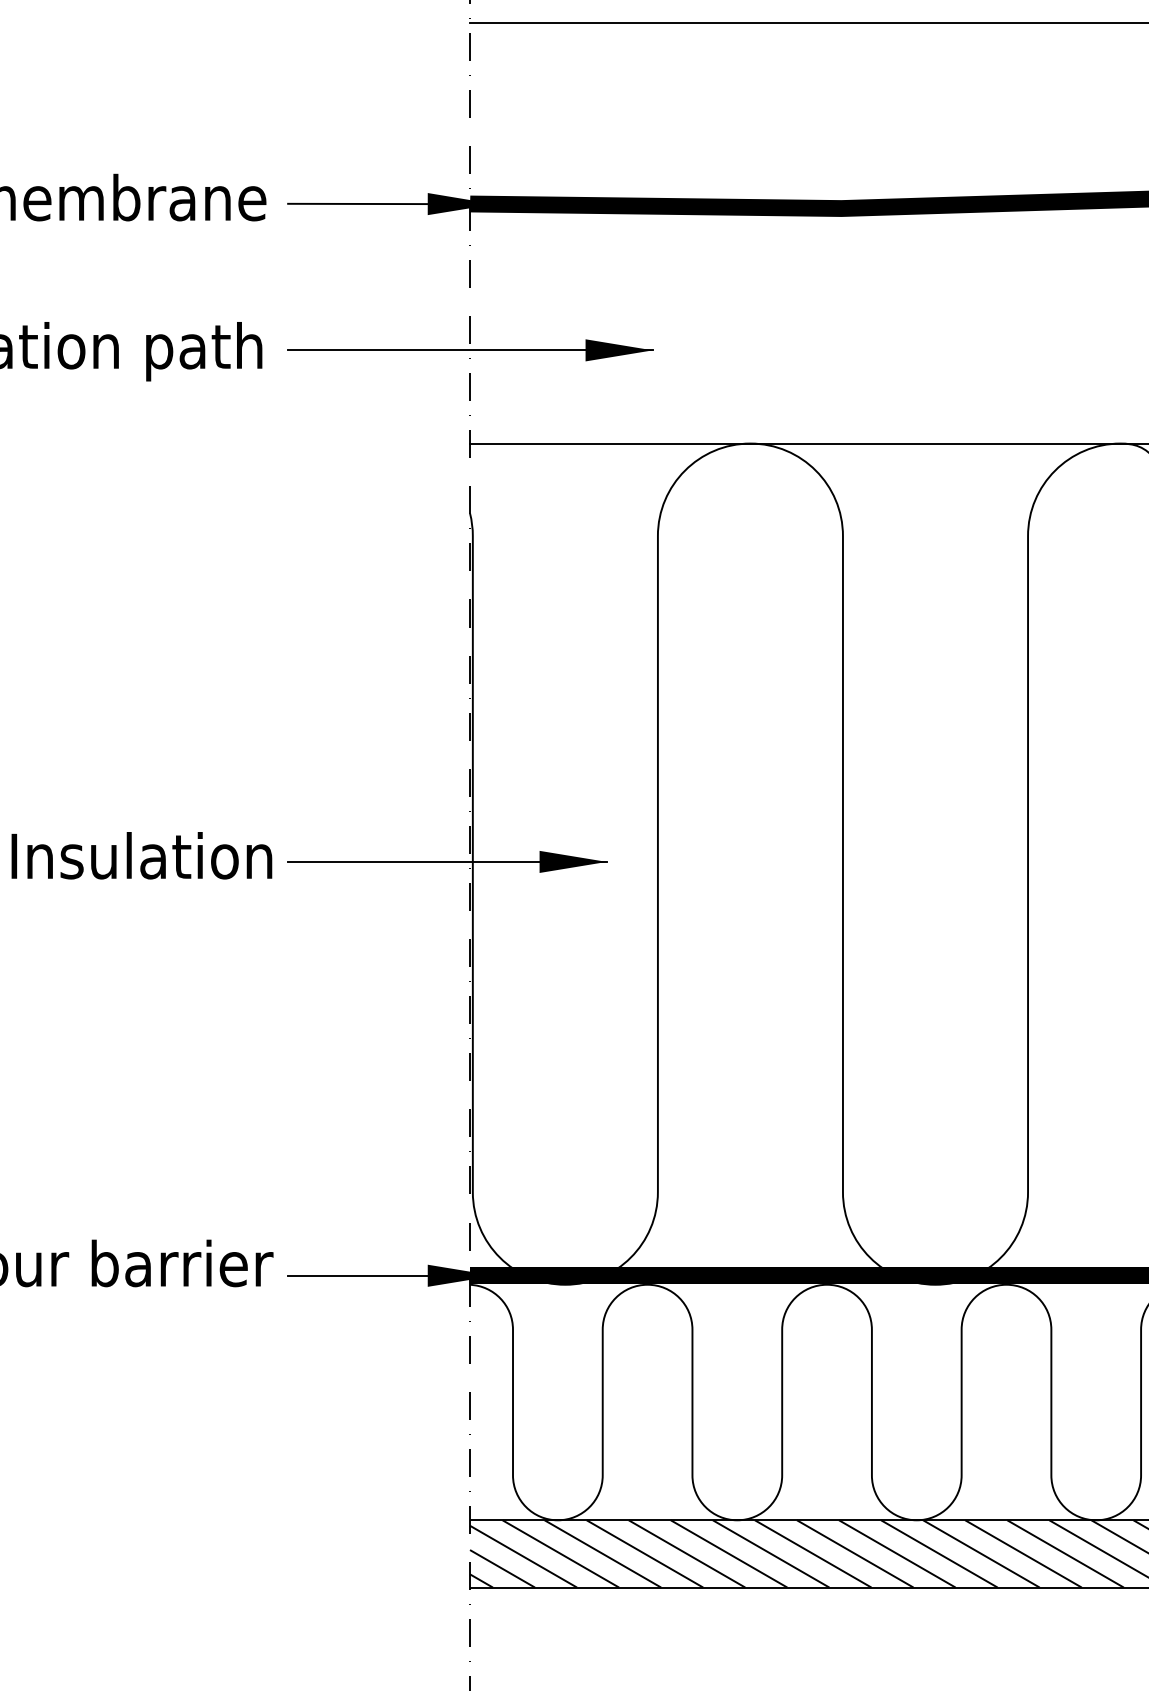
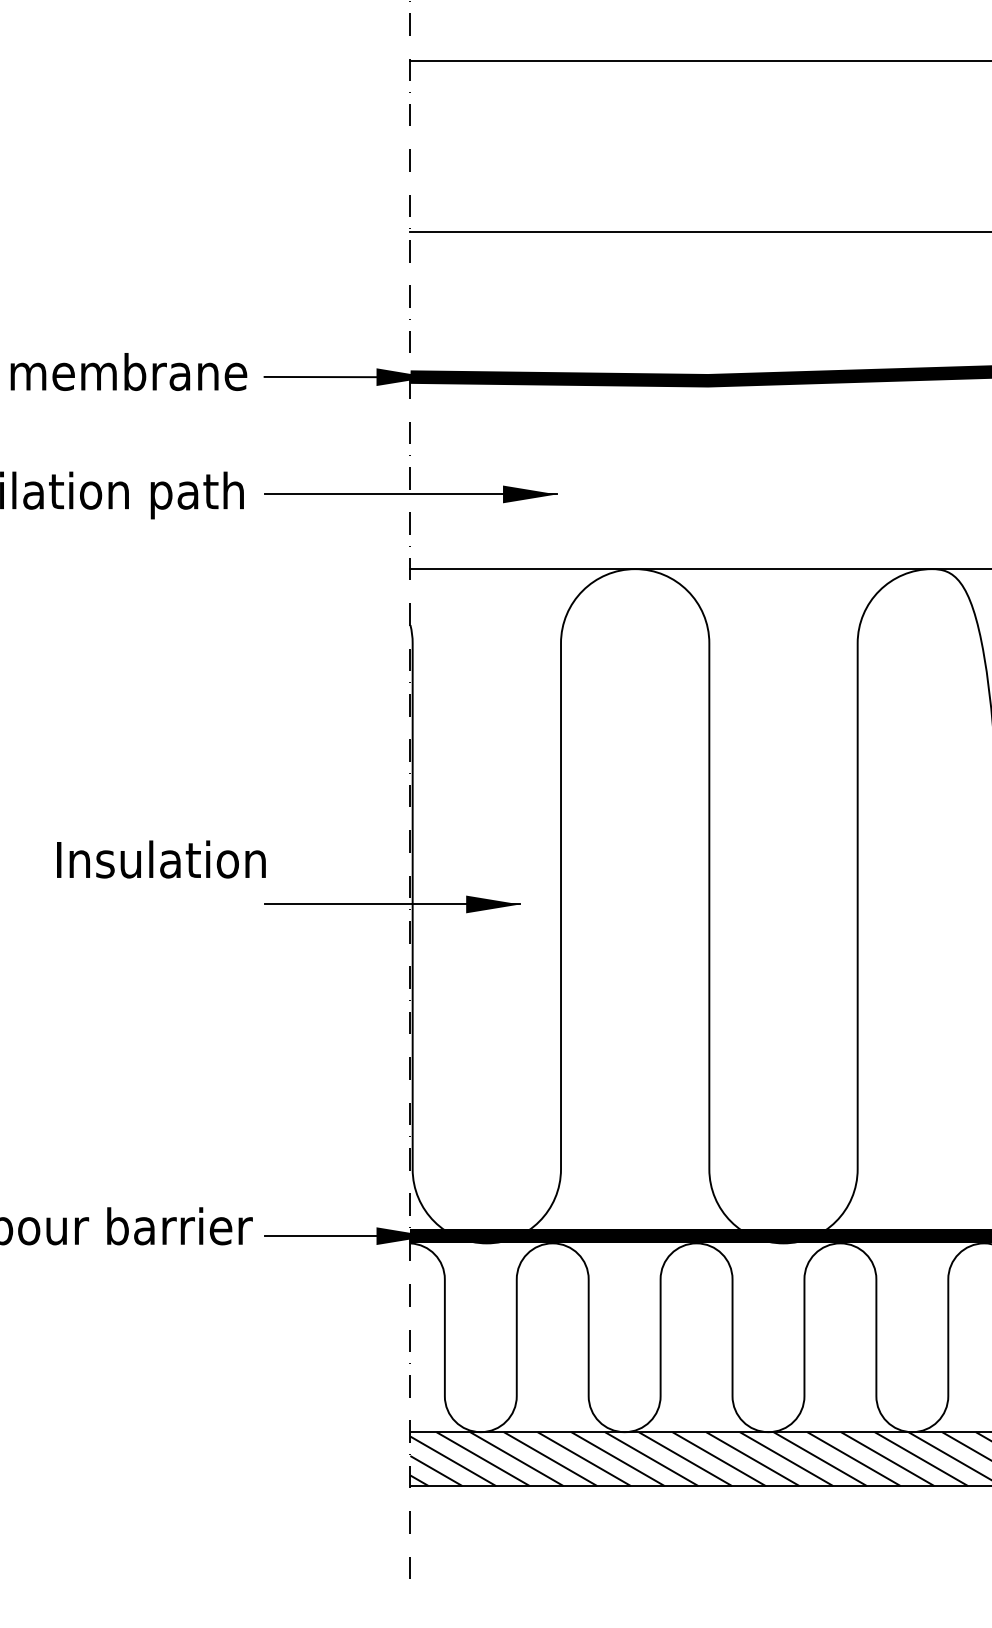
text: (142, 855) -> (161, 859), moved

